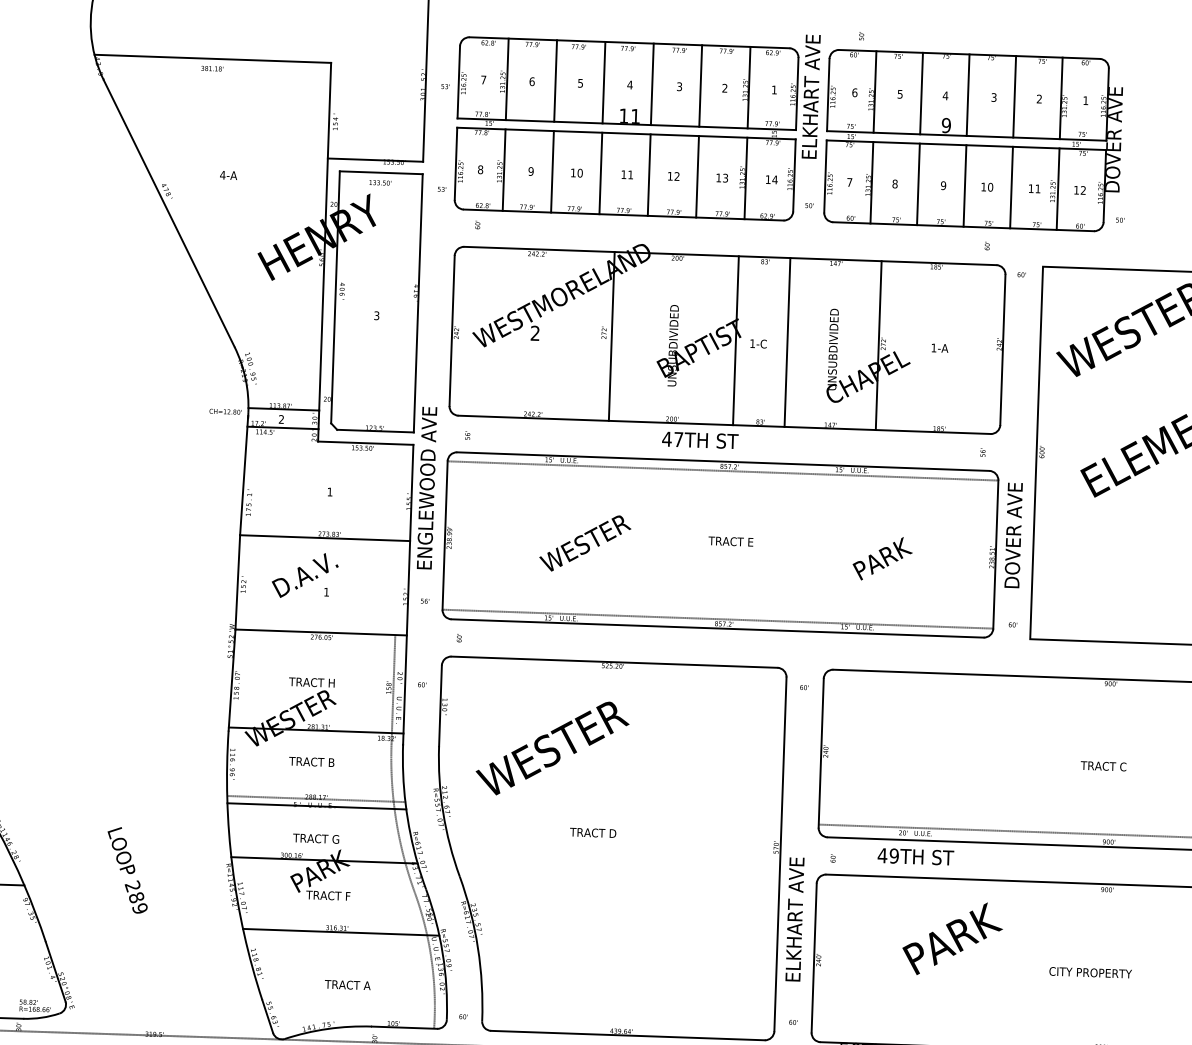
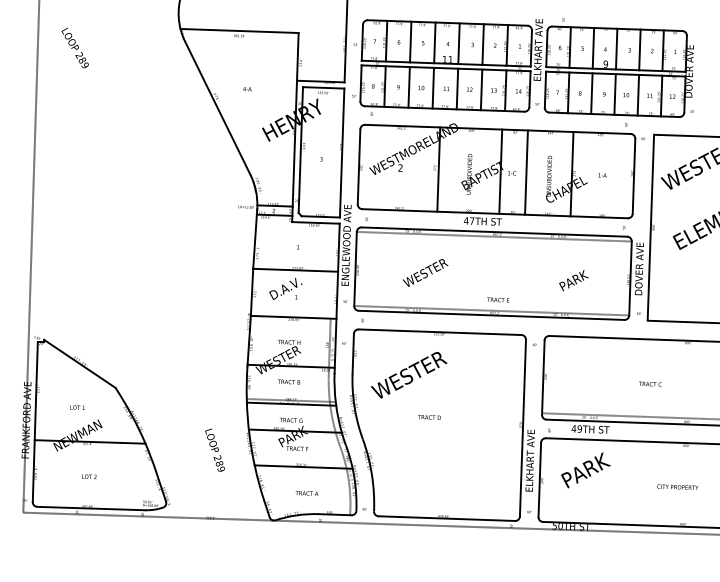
text: (731, 540) -> (498, 299), moved
text: (1103, 764) -> (650, 383), moved
text: (126, 869) -> (214, 449), moved
text: (951, 939) -> (585, 470), moved

